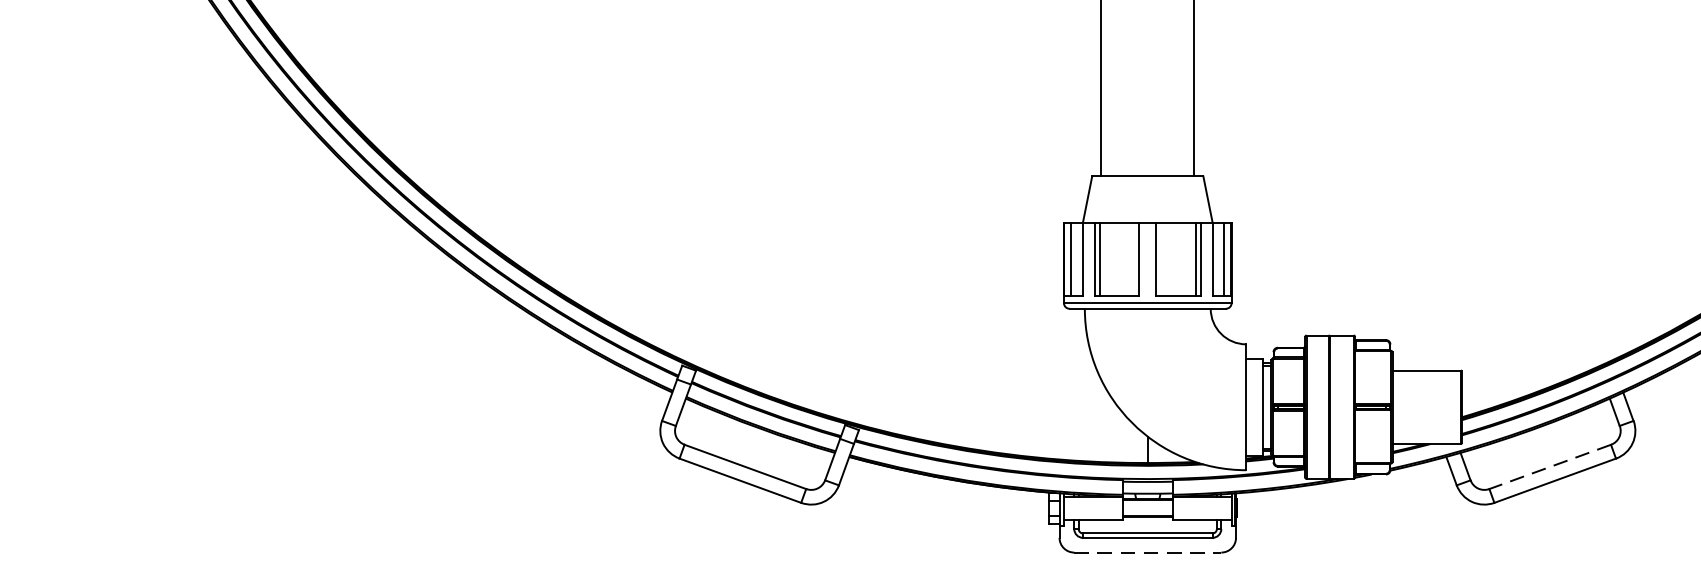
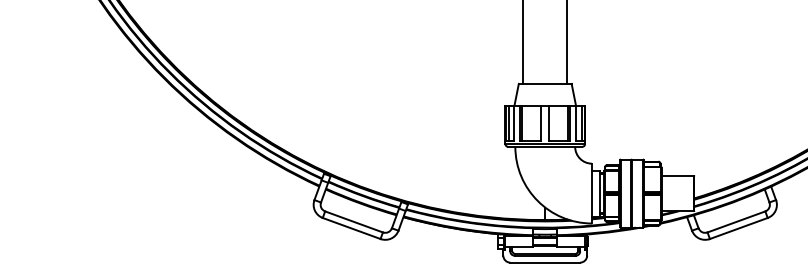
line: (1550, 466) -> (736, 221), dashed -> solid
line: (1148, 552) -> (545, 262), dashed -> solid

